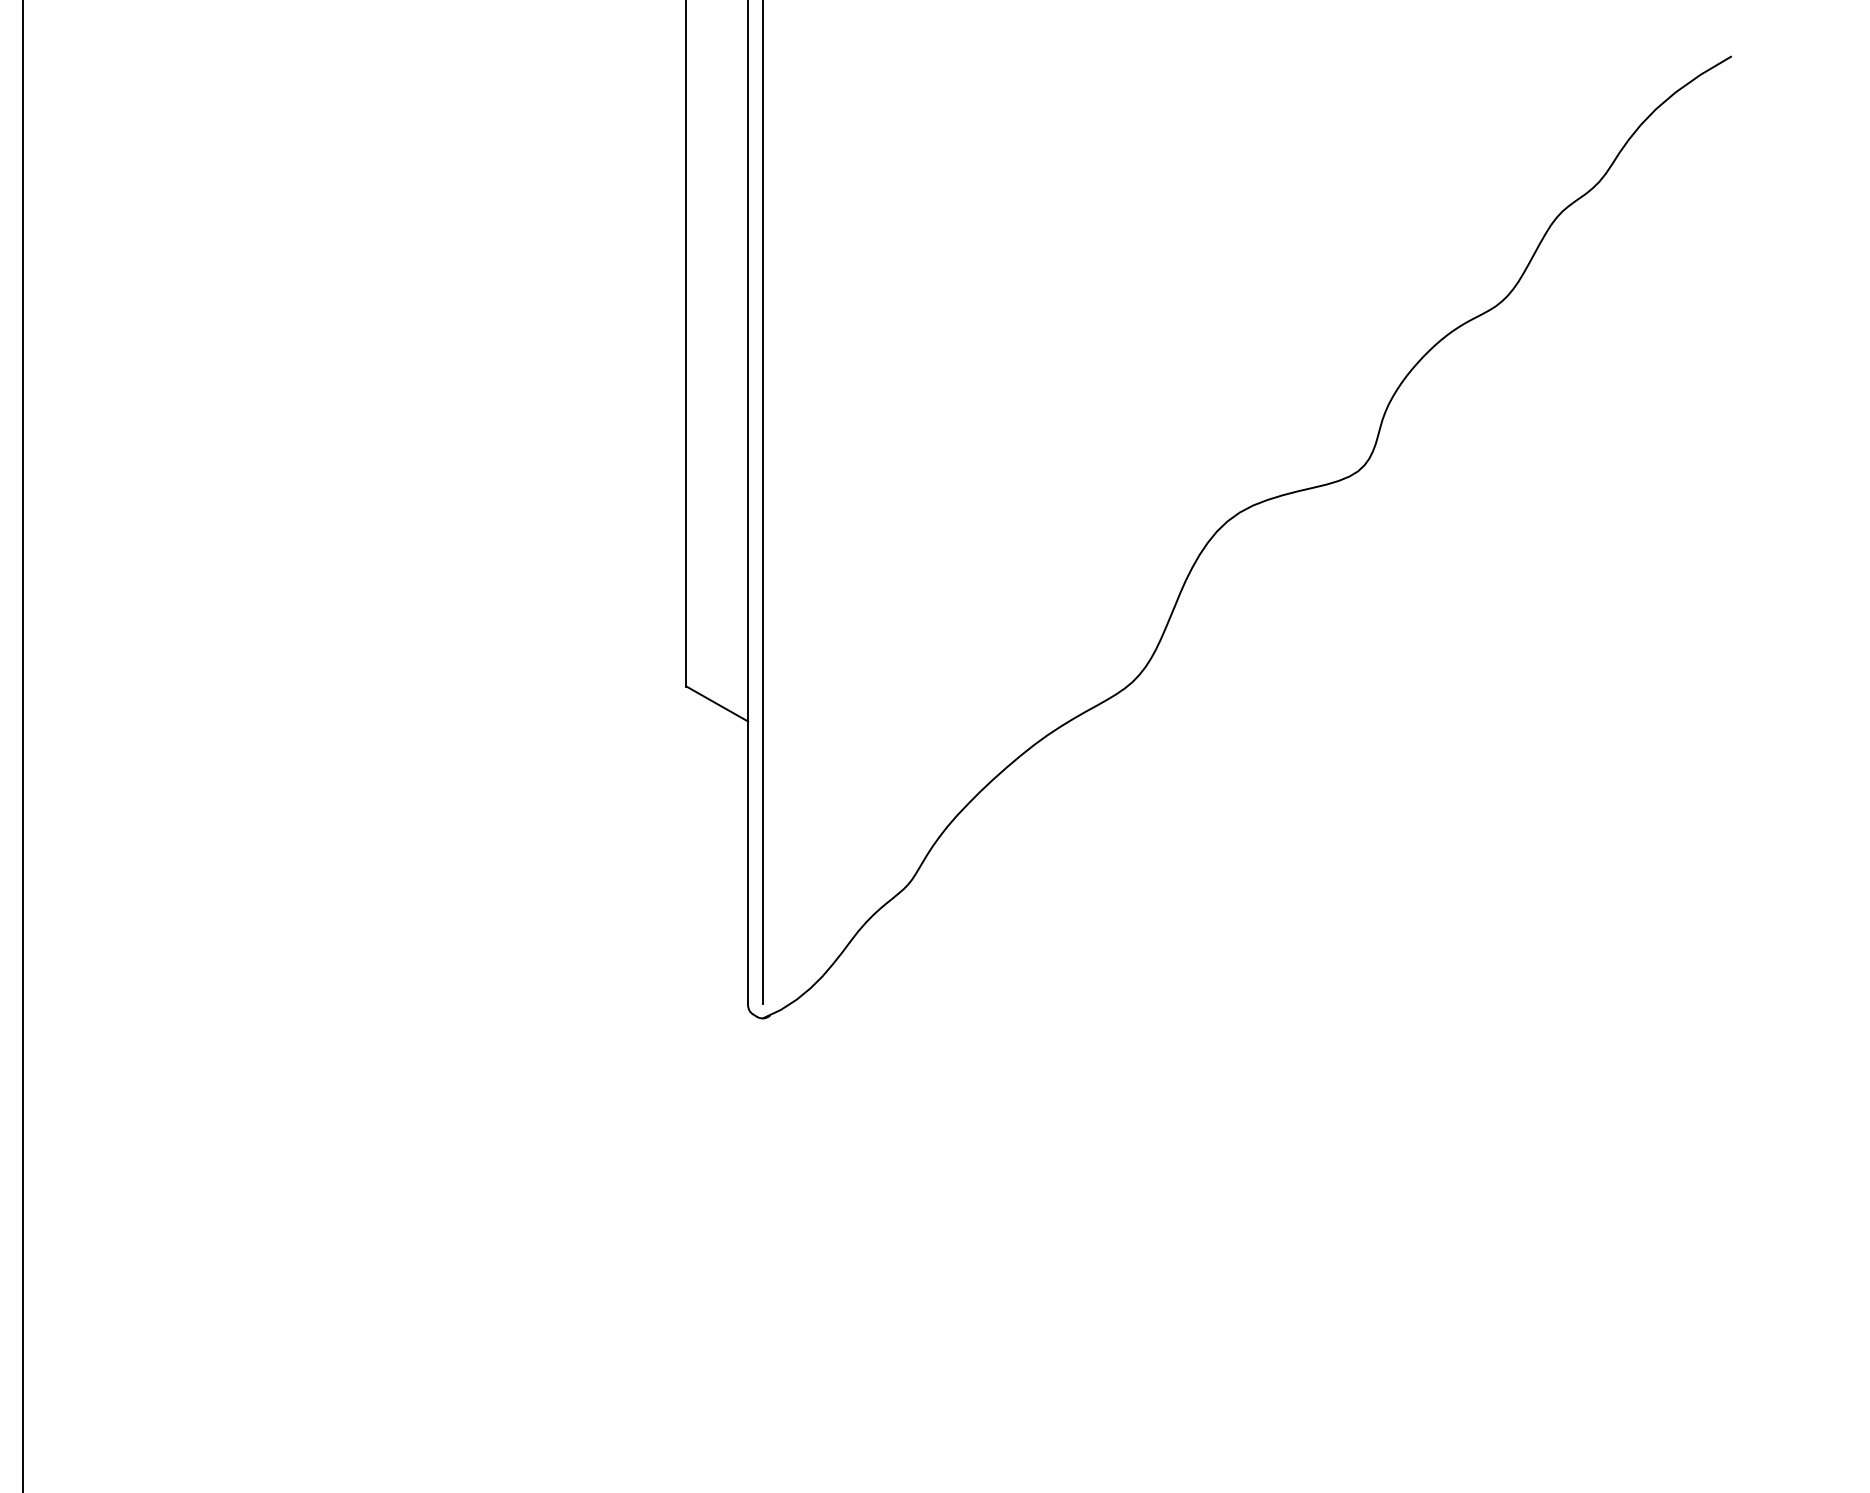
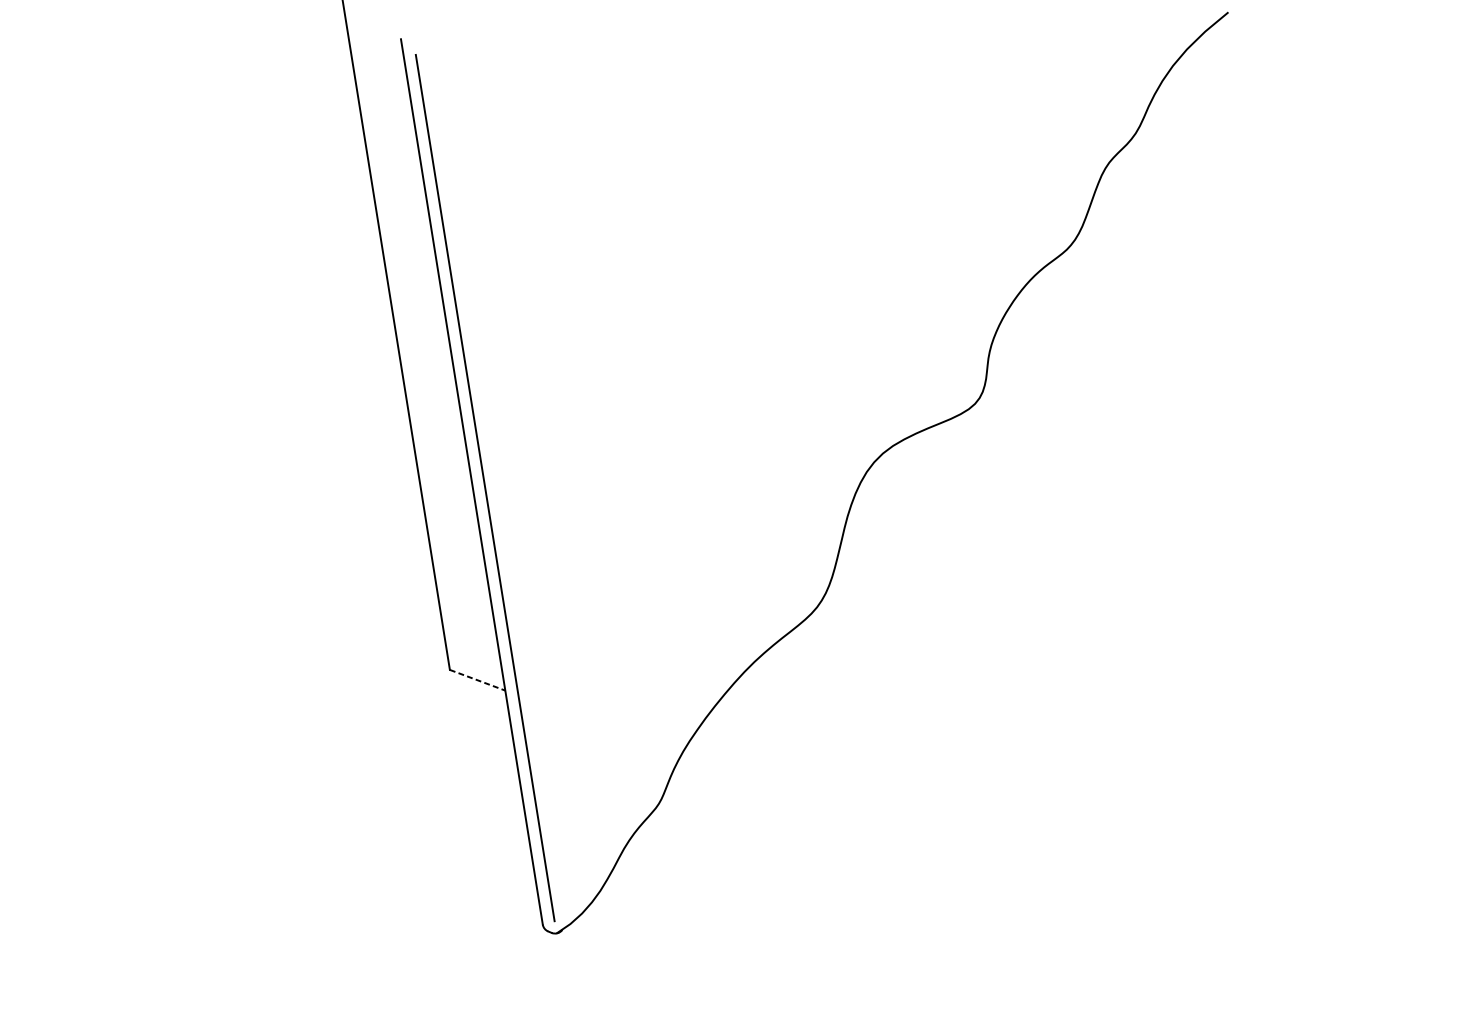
line: (717, 704) -> (477, 680), solid -> dashed

